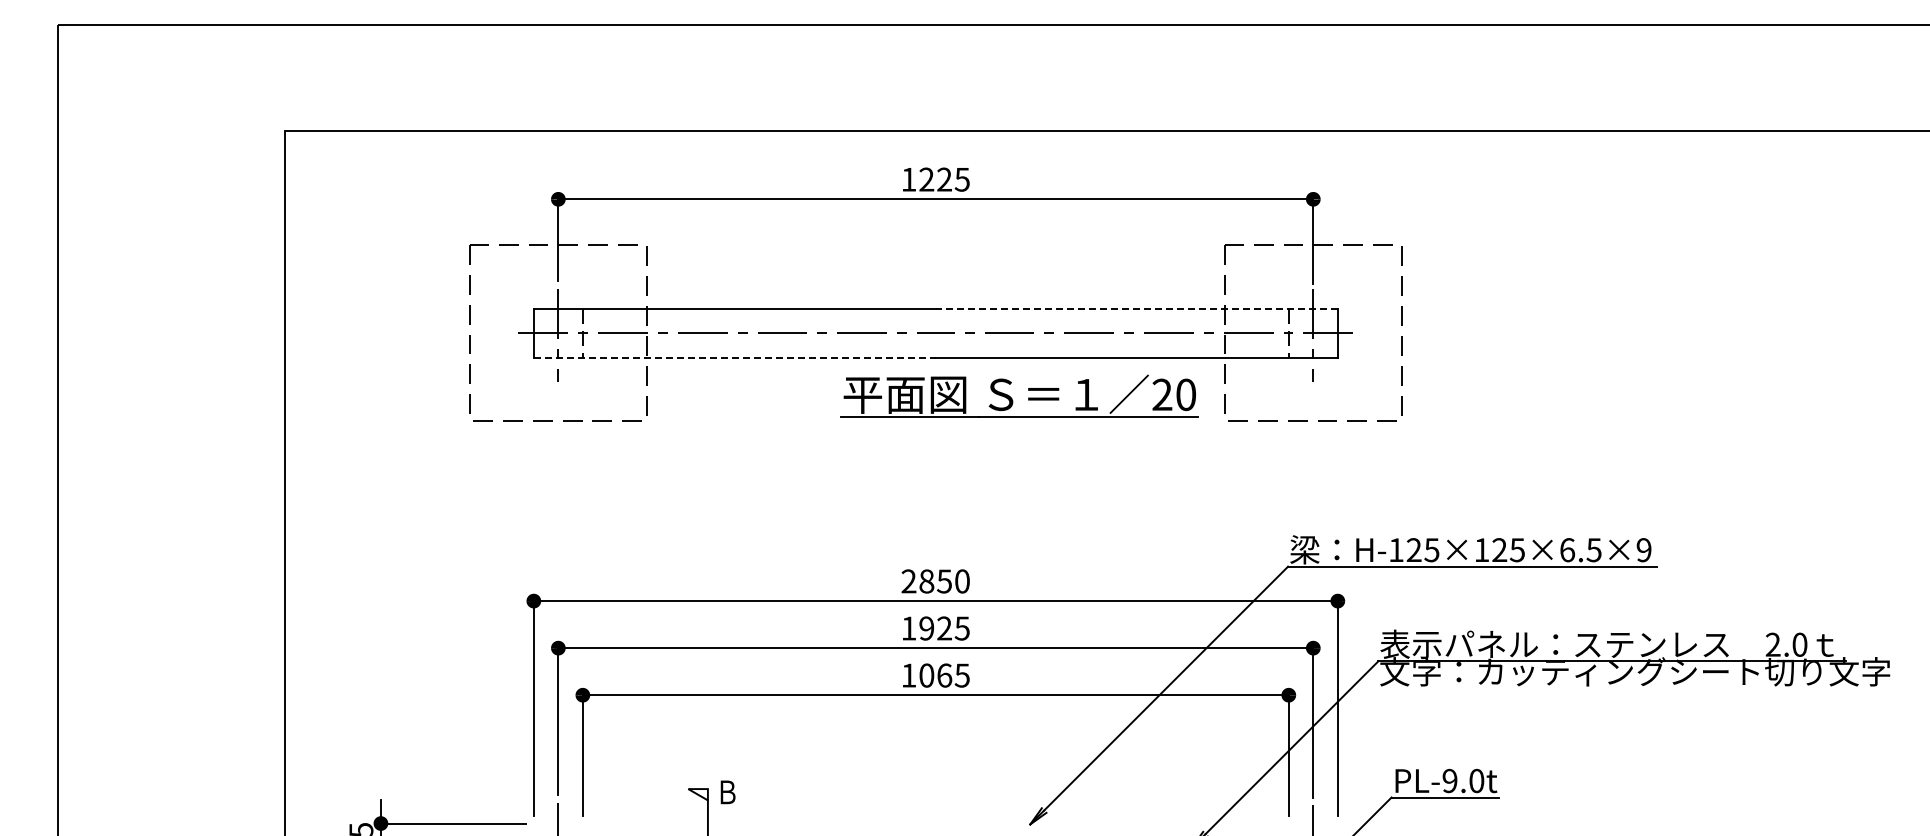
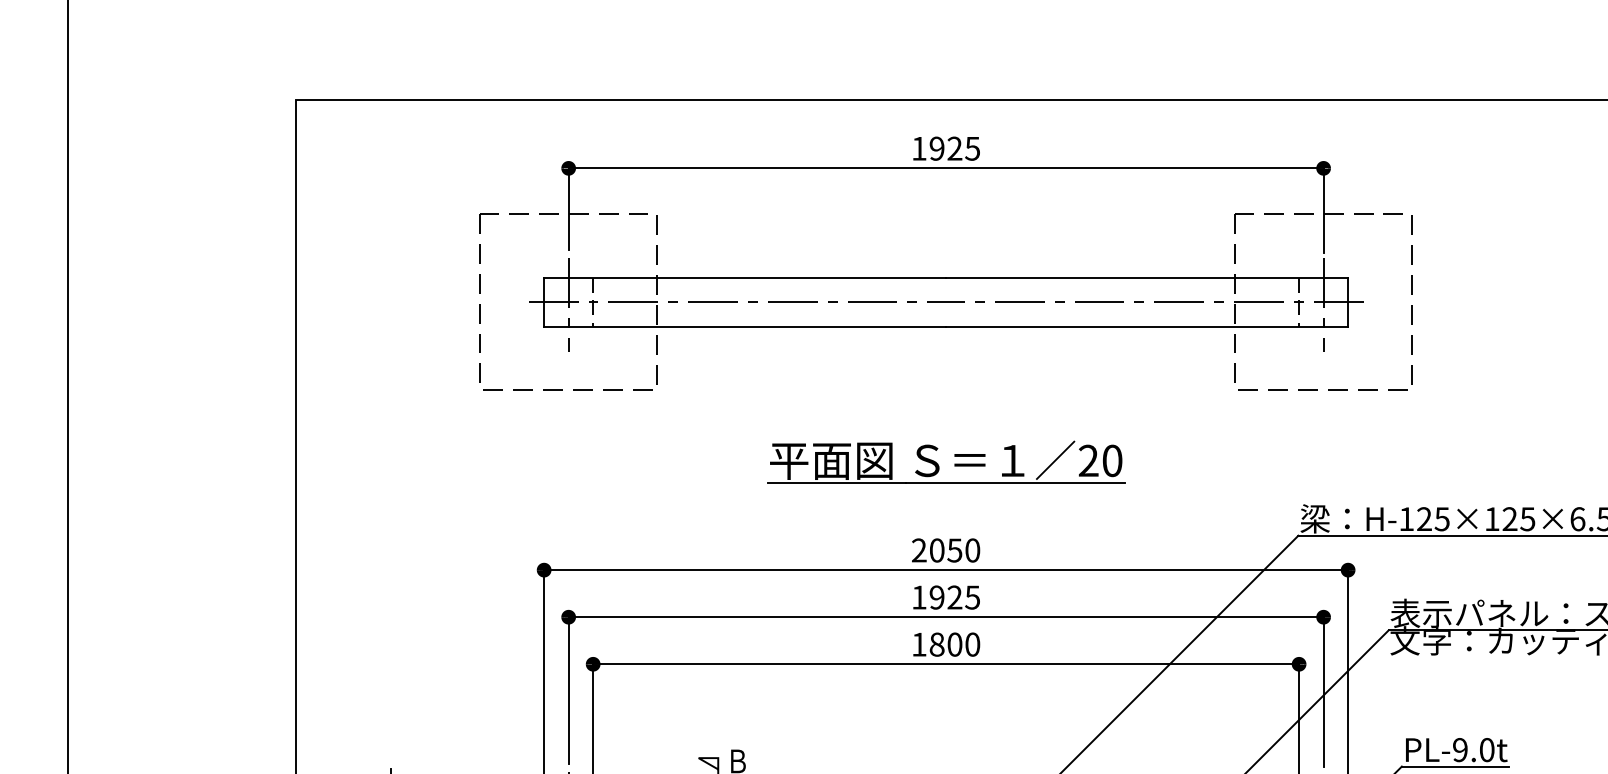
text: (926, 179) -> (936, 148), 1225 -> 1925
line: (1136, 308) -> (1146, 277), dashed -> solid
line: (734, 357) -> (744, 326), dashed -> solid
part: (1012, 398) -> (938, 464), moved
text: (926, 581) -> (936, 550), 2850 -> 2050
text: (944, 675) -> (954, 644), 1065 -> 1800

